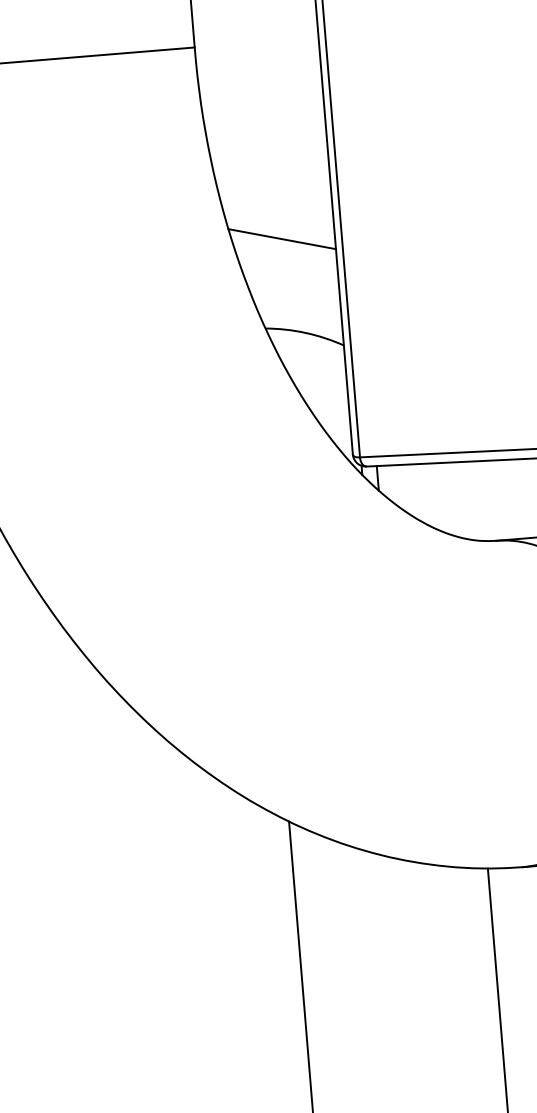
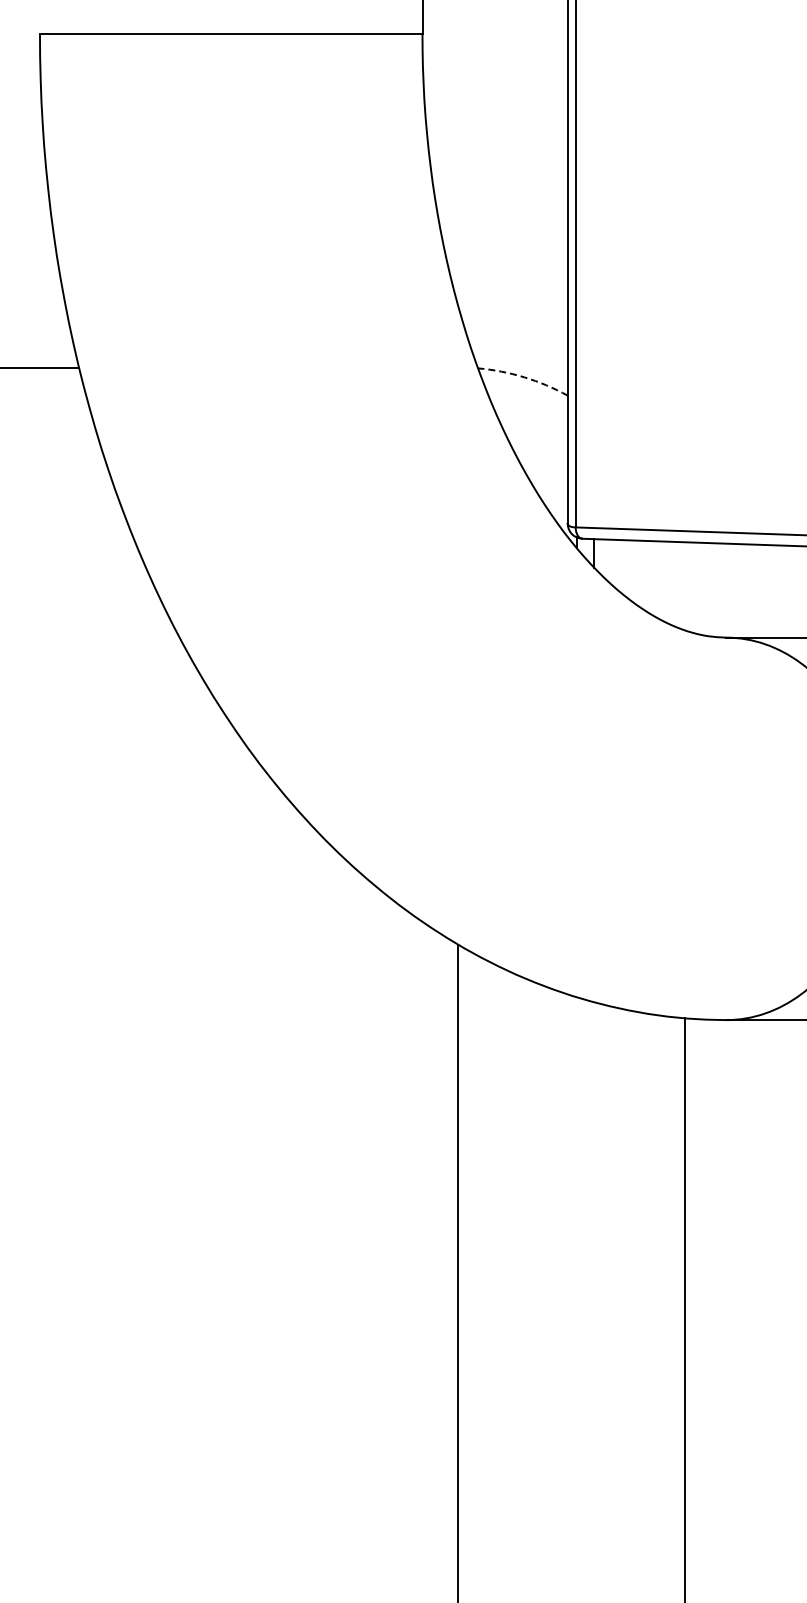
line: (281, 238) -> (505, 265), removed
arc: (305, 333) -> (524, 377), solid -> dashed

